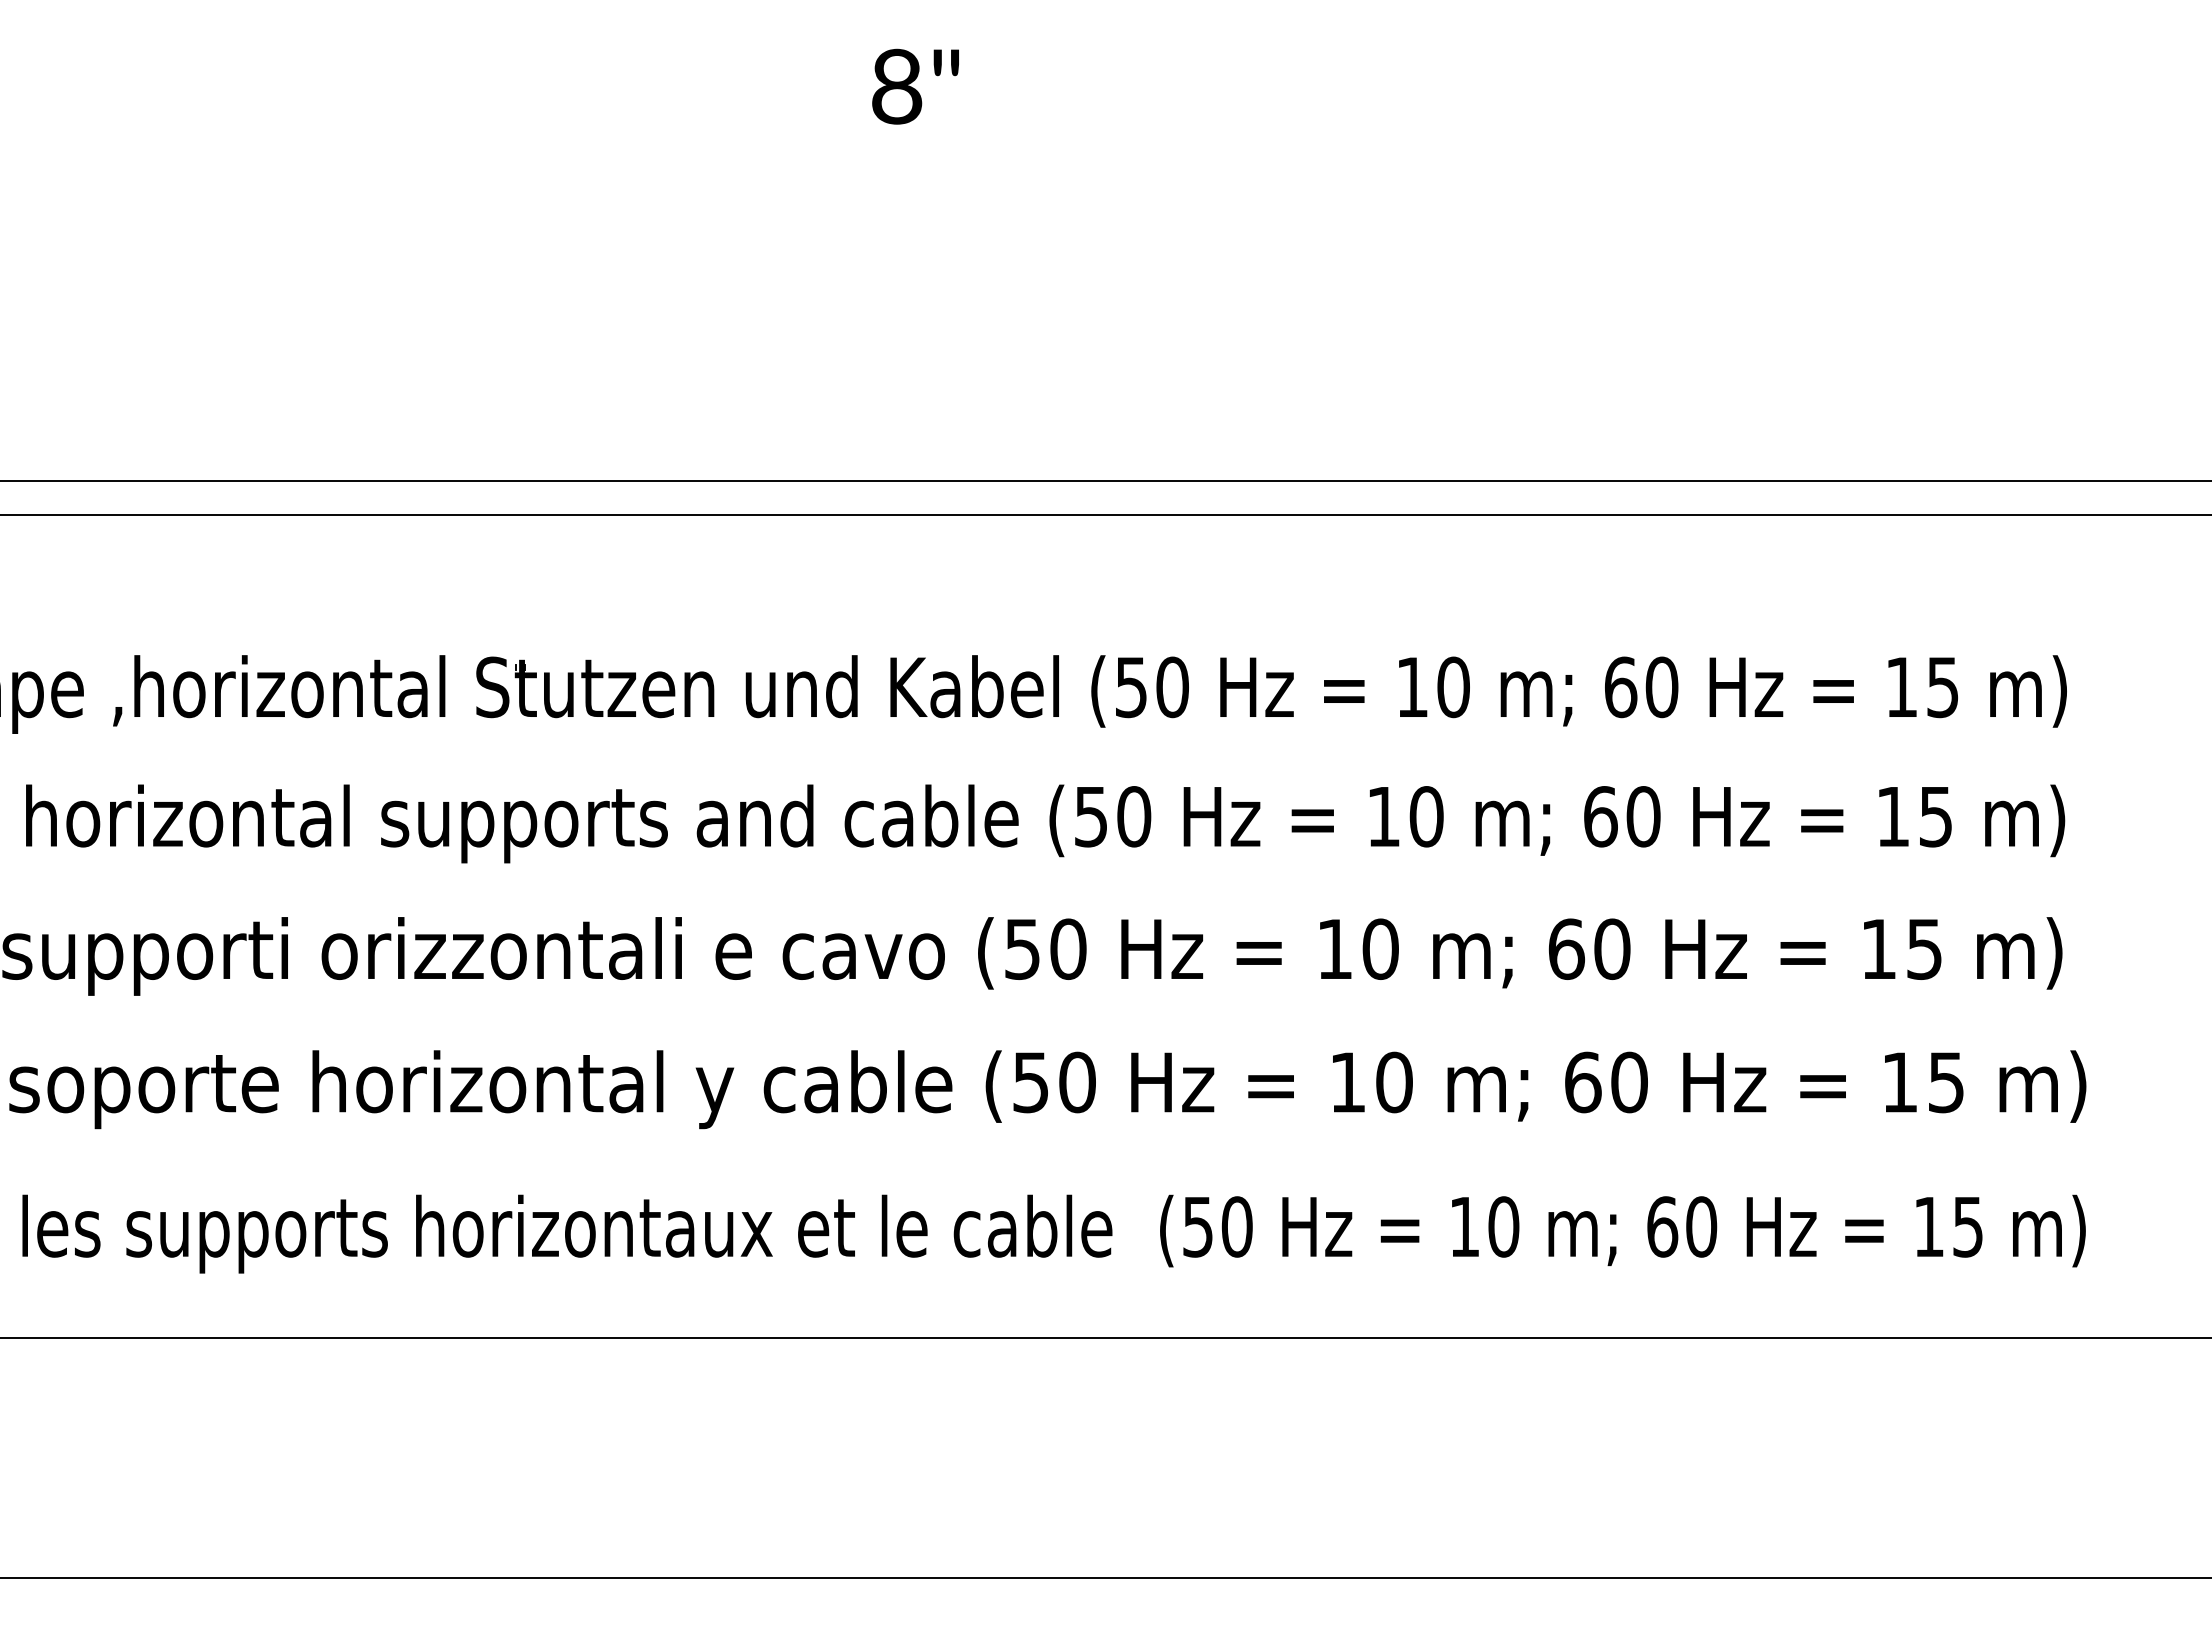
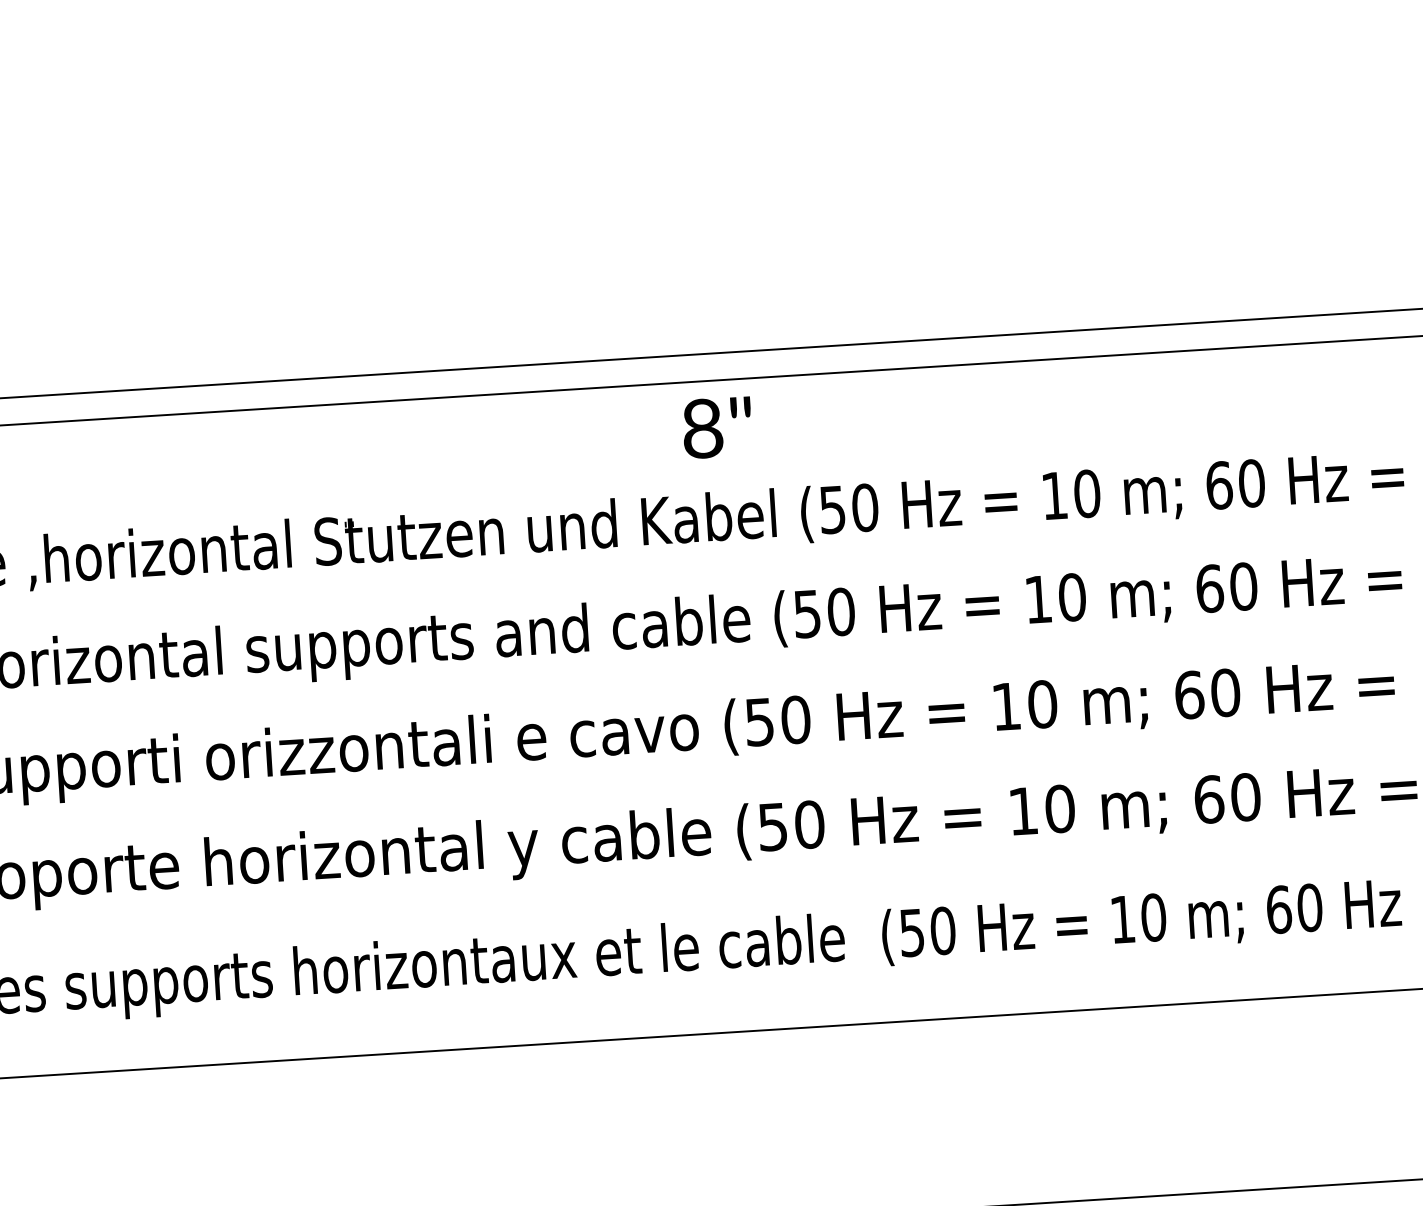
text: (915, 86) -> (717, 427), moved

